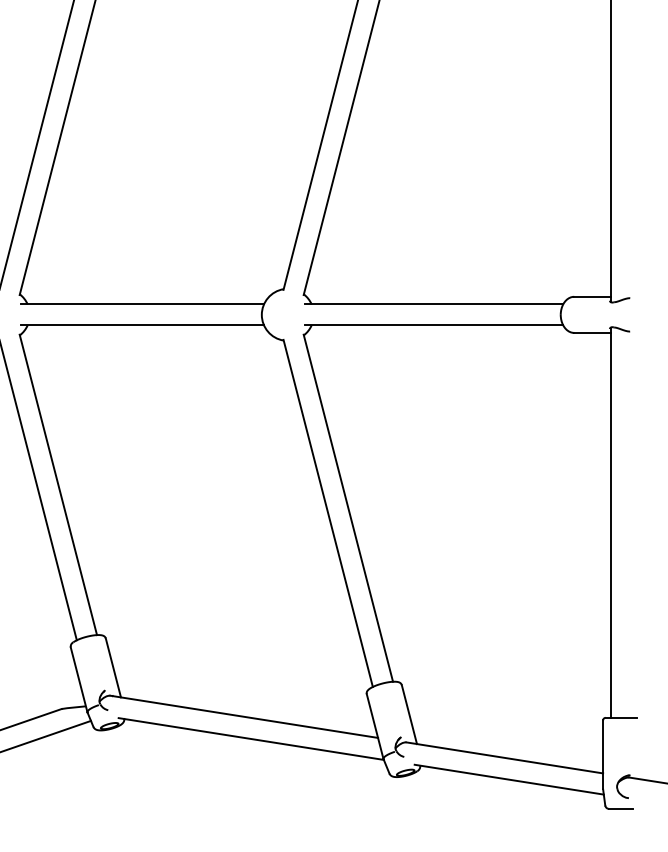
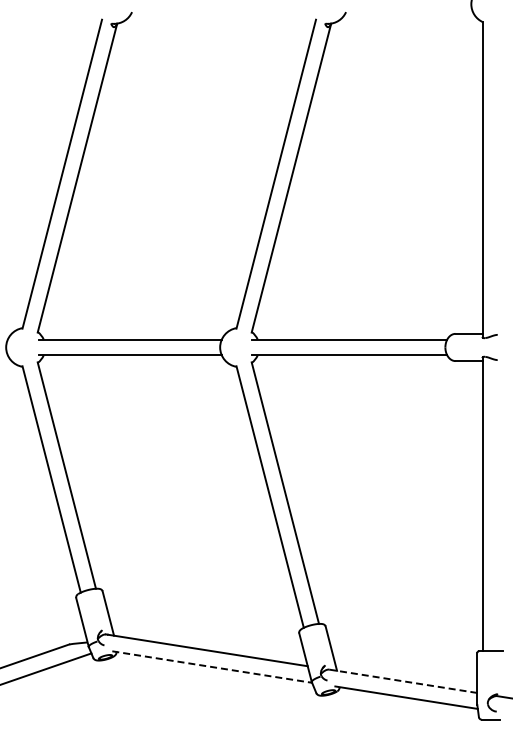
line: (251, 739) -> (212, 667), solid -> dashed
line: (505, 758) -> (403, 681), solid -> dashed

